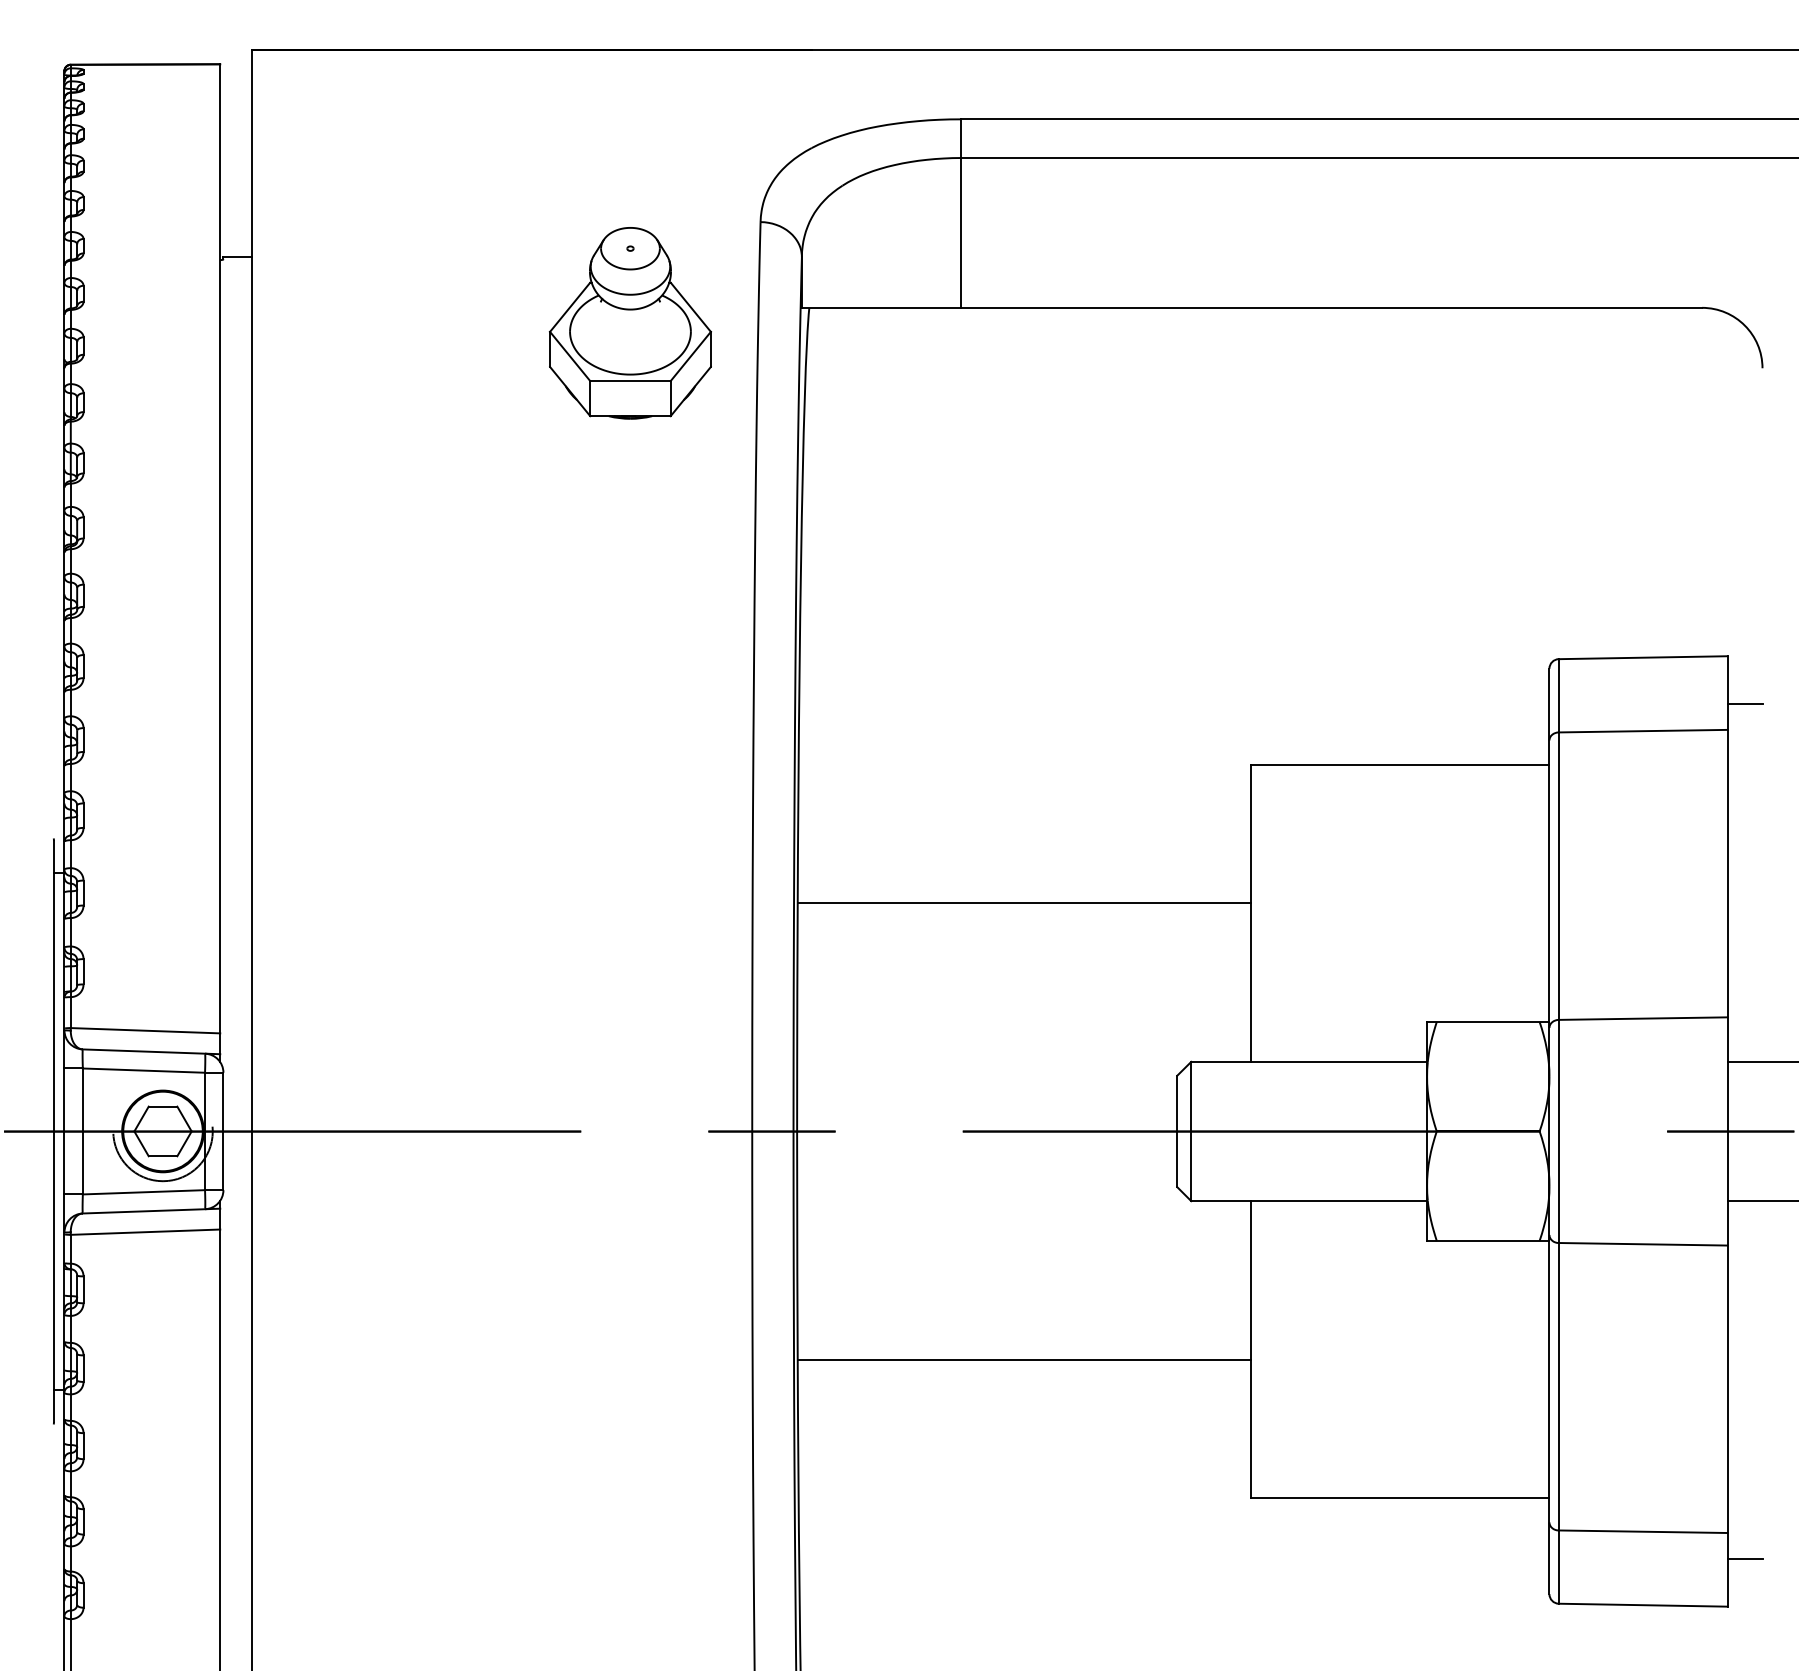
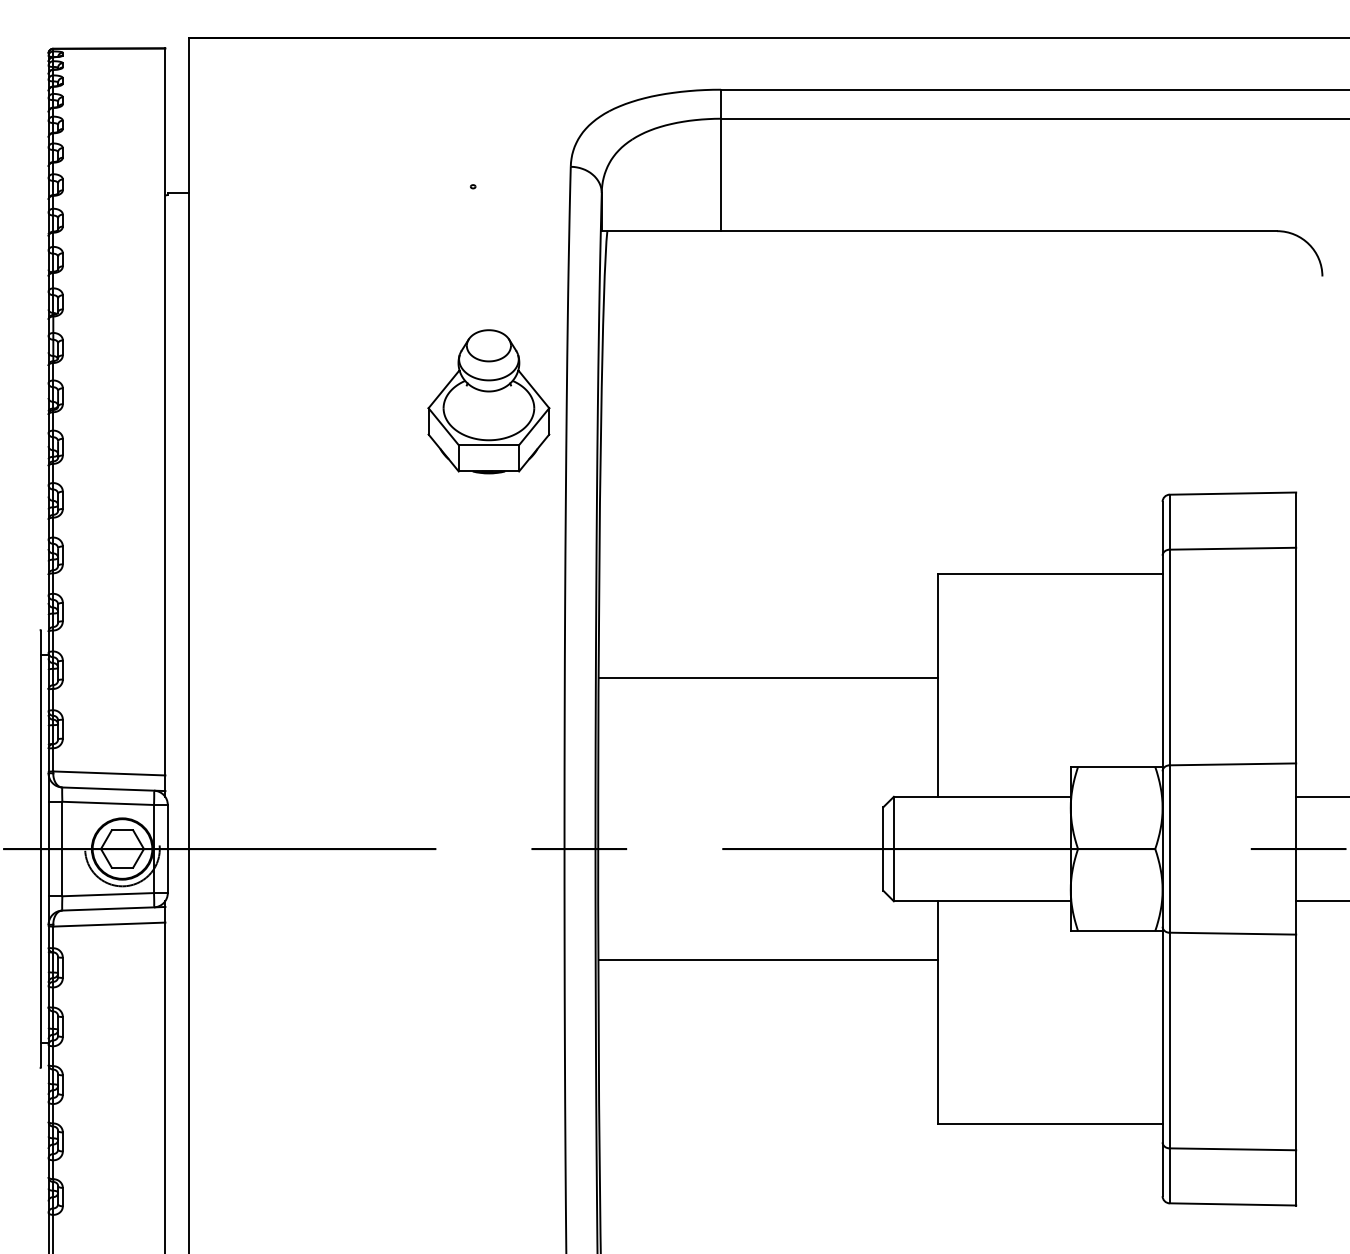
part: (629, 323) -> (488, 401), moved
line: (1744, 704) -> (1308, 528), removed
line: (1023, 1360) -> (768, 960), moved
line: (1744, 1558) -> (1308, 1169), removed

